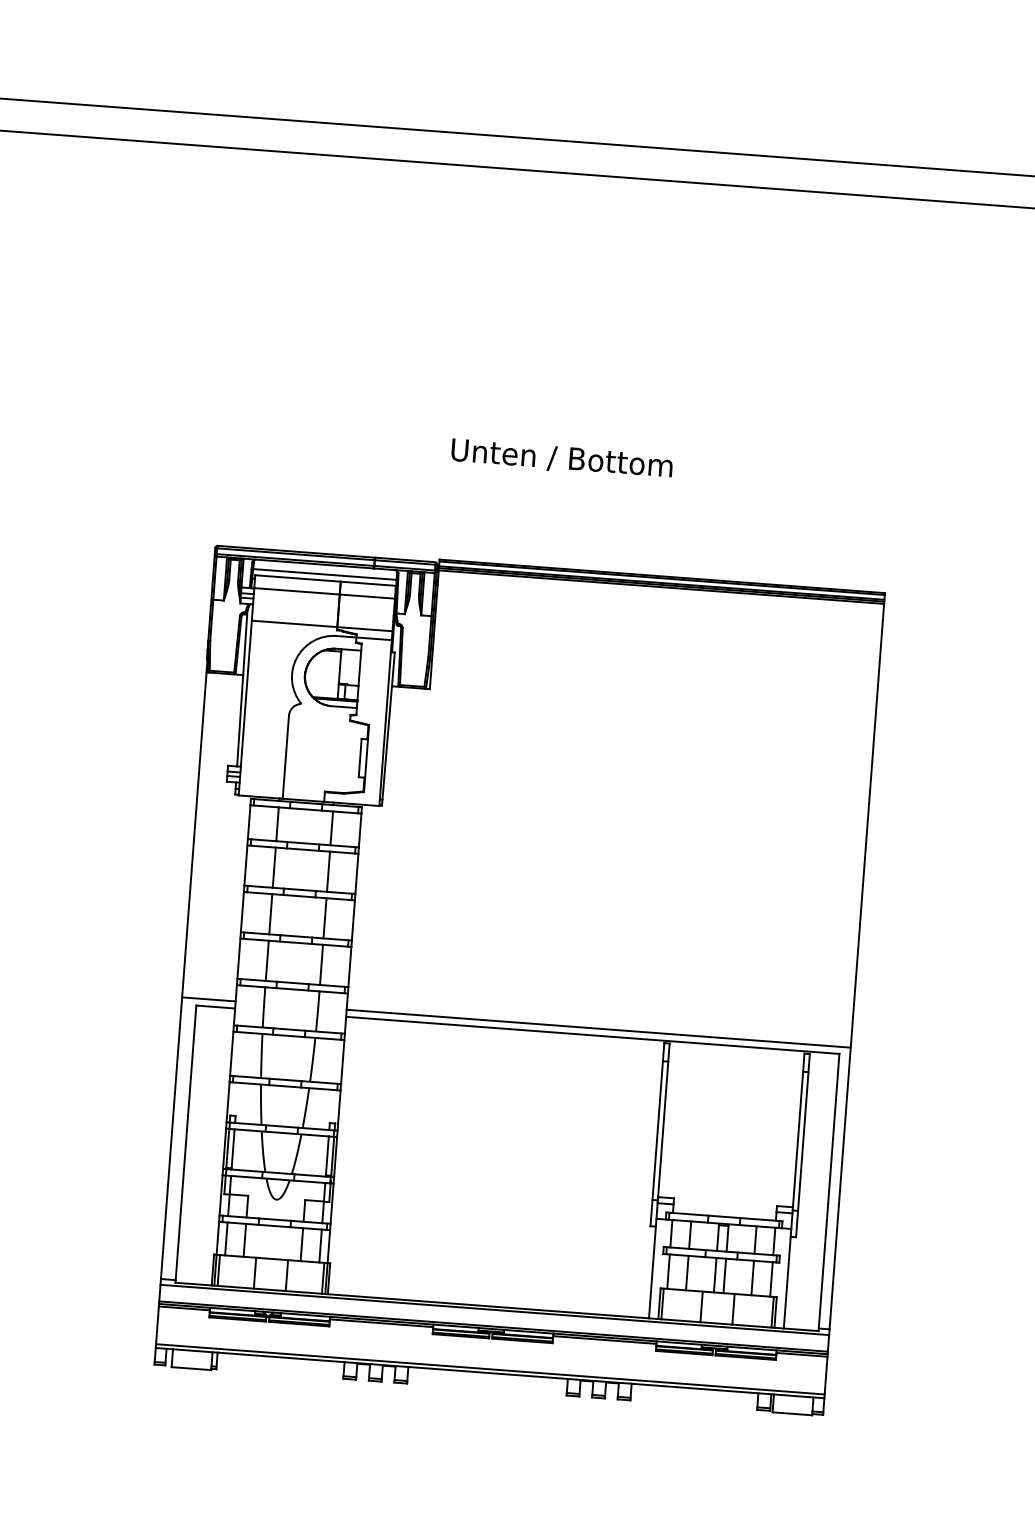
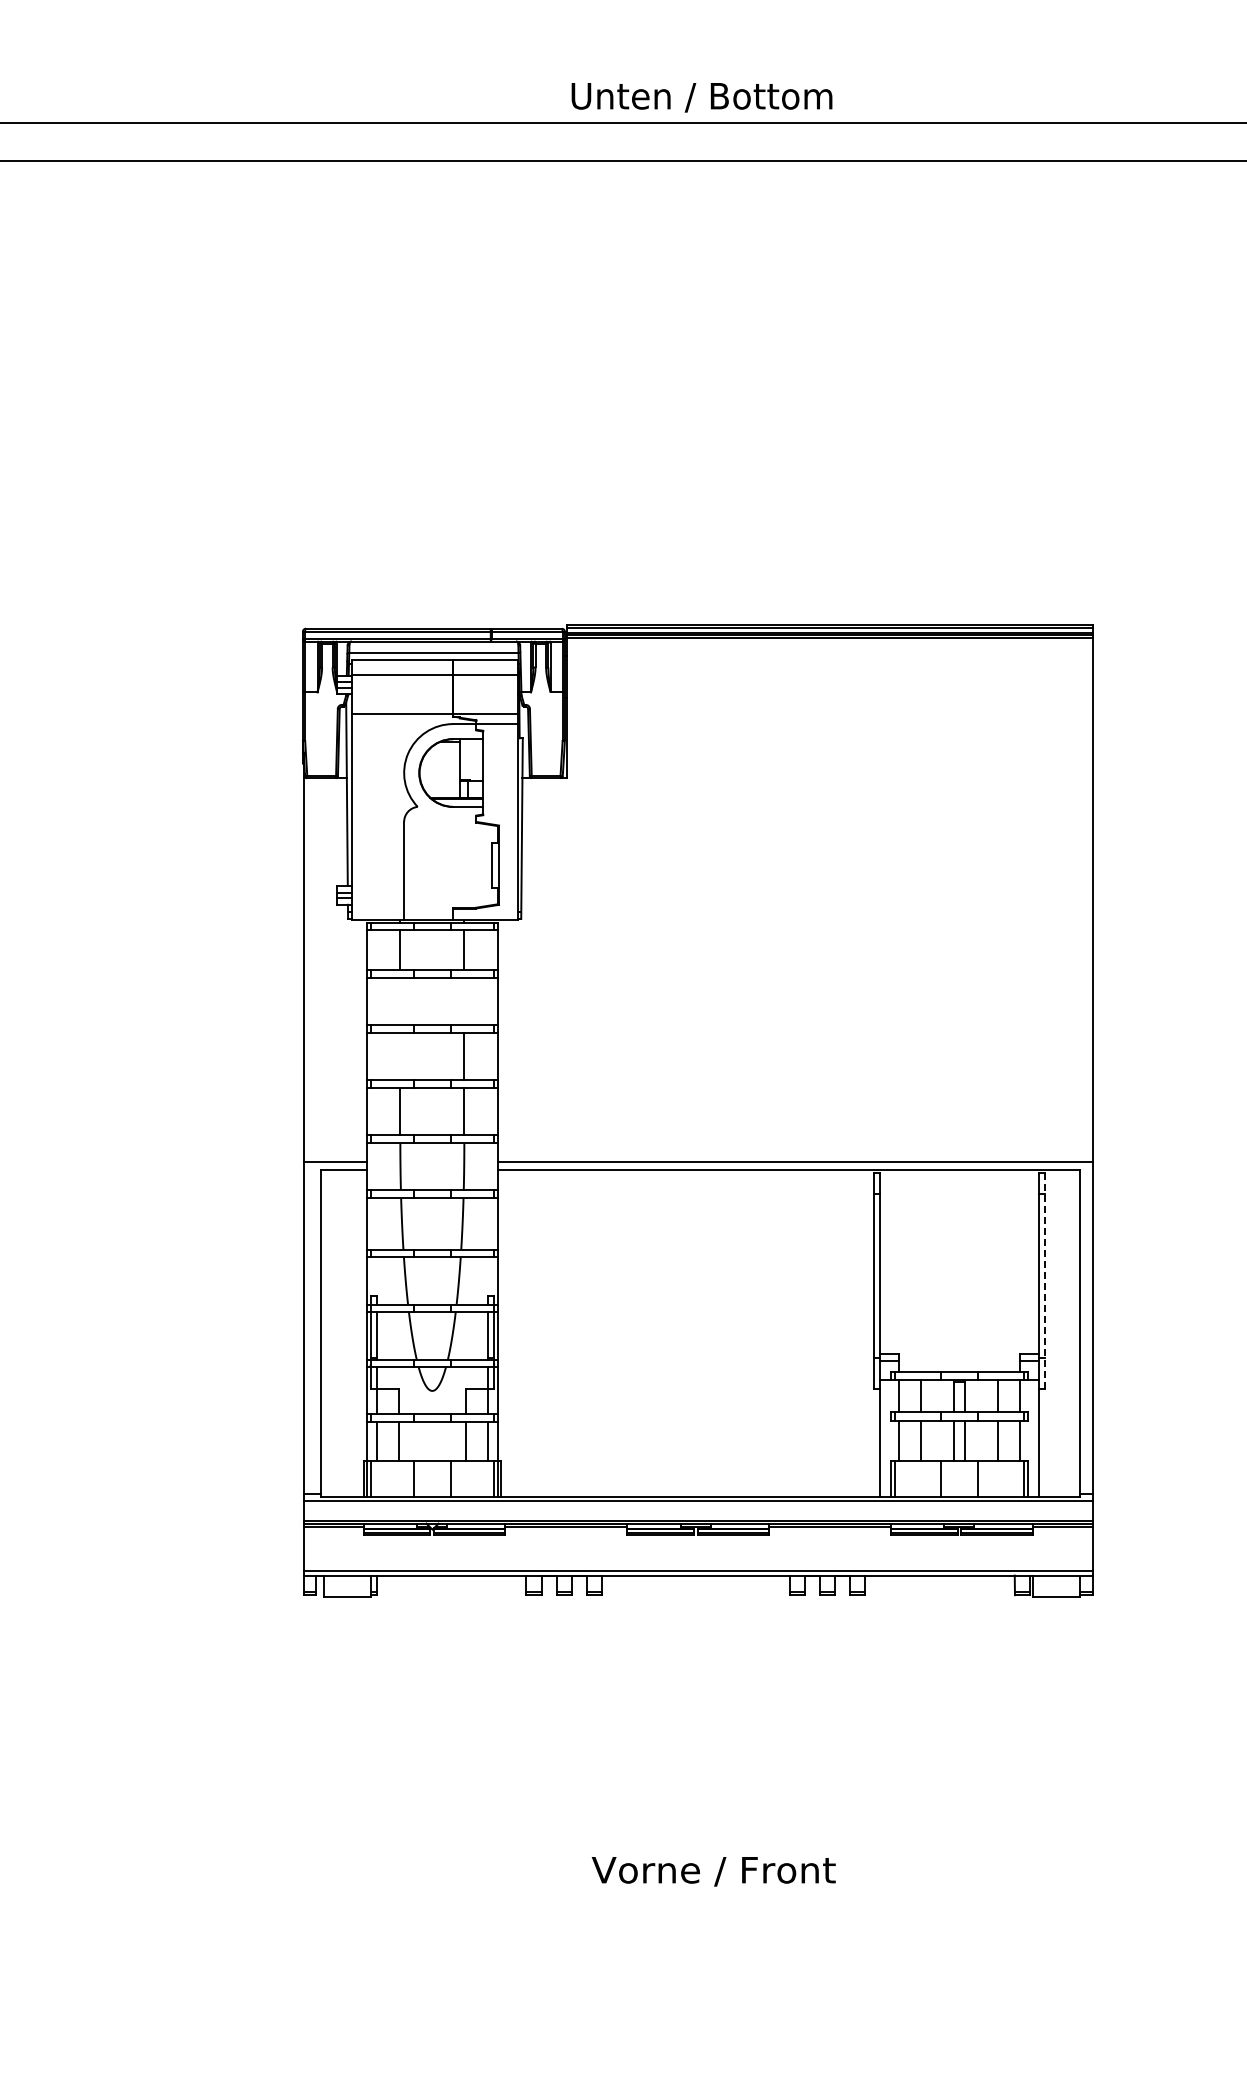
text: (561, 458) -> (701, 97), moved
line: (274, 867) -> (400, 1001), removed
line: (328, 871) -> (464, 1001), removed
line: (270, 914) -> (400, 1056), removed
line: (803, 1145) -> (1045, 1280), solid -> dashed

